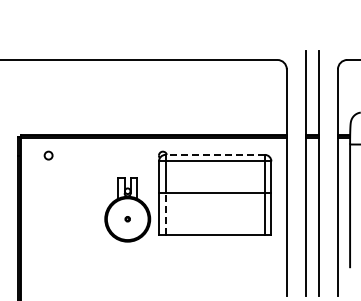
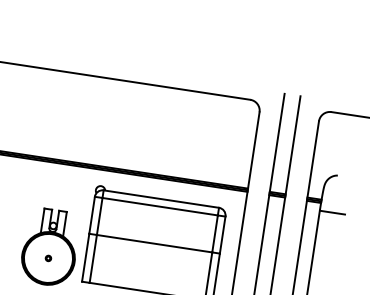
line: (215, 154) -> (161, 198), dashed -> solid
line: (165, 213) -> (93, 258), dashed -> solid

